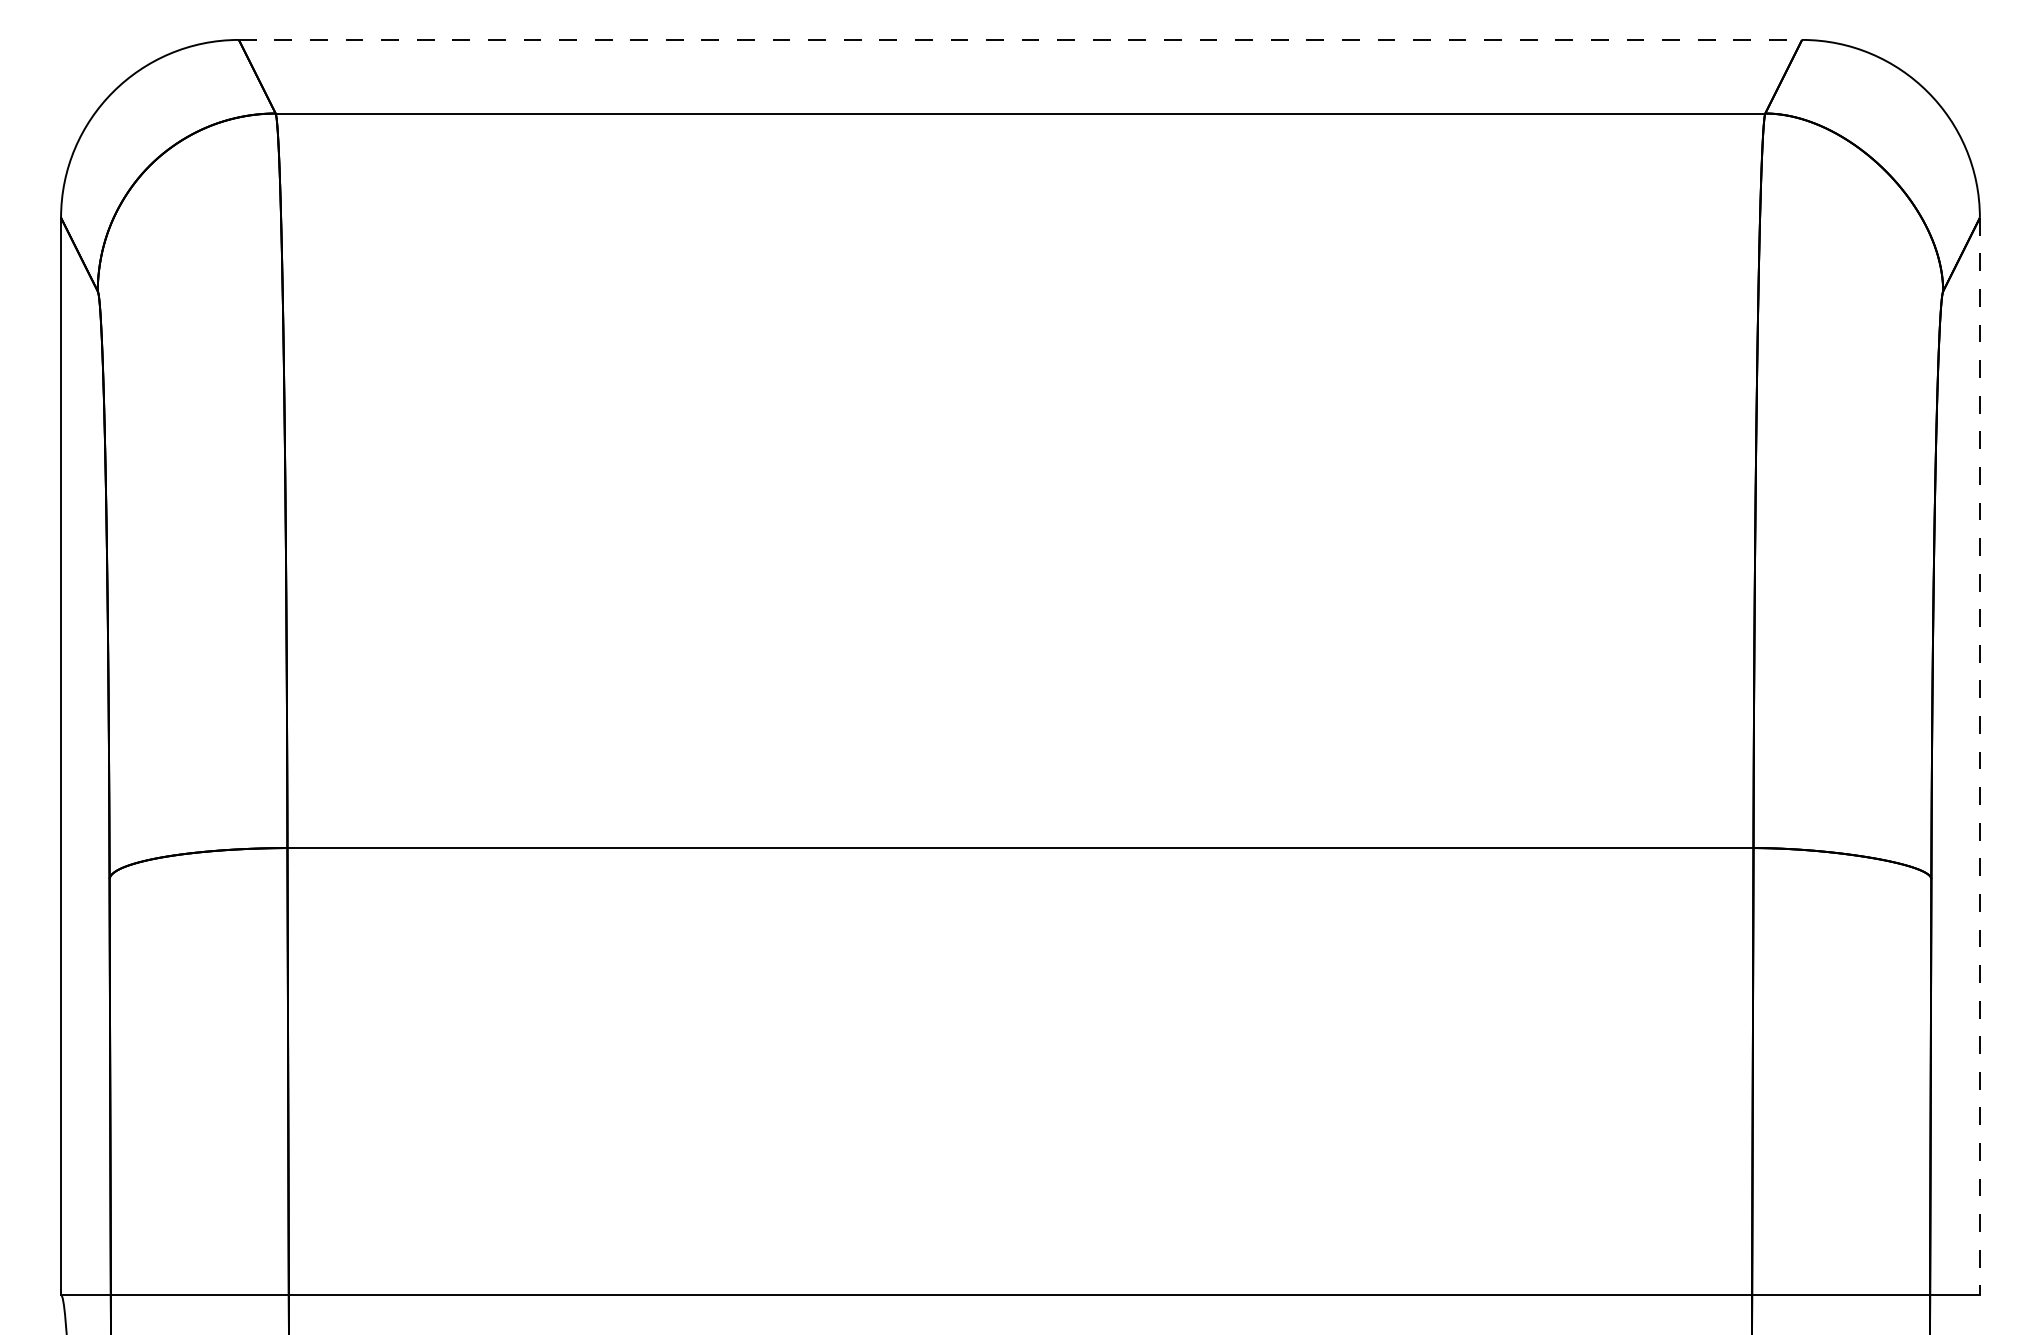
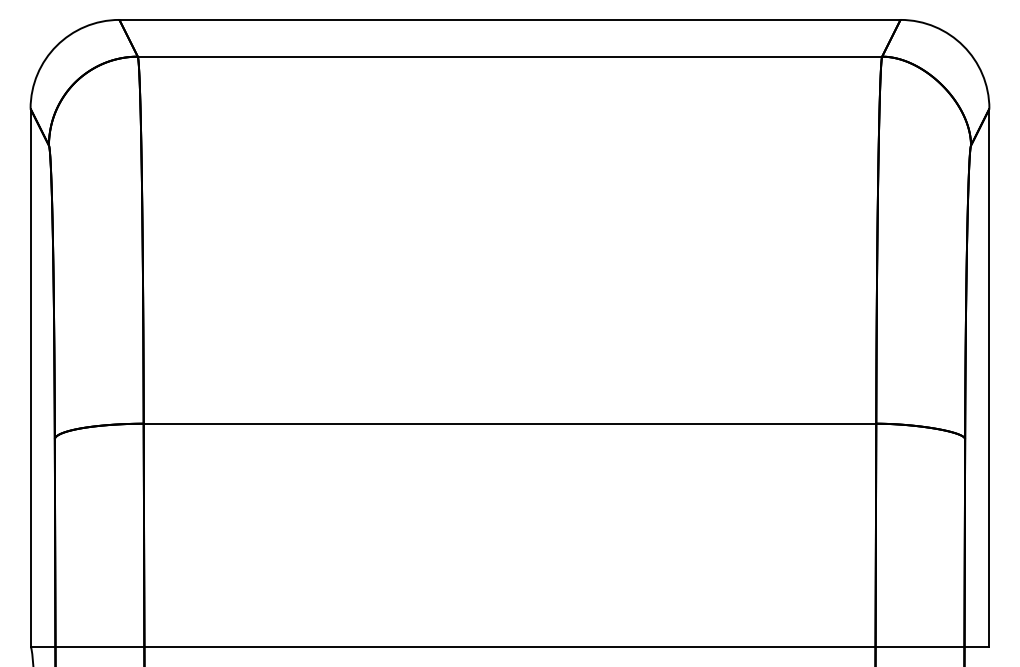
line: (1019, 39) -> (509, 19), dashed -> solid
line: (1980, 757) -> (989, 378), dashed -> solid

